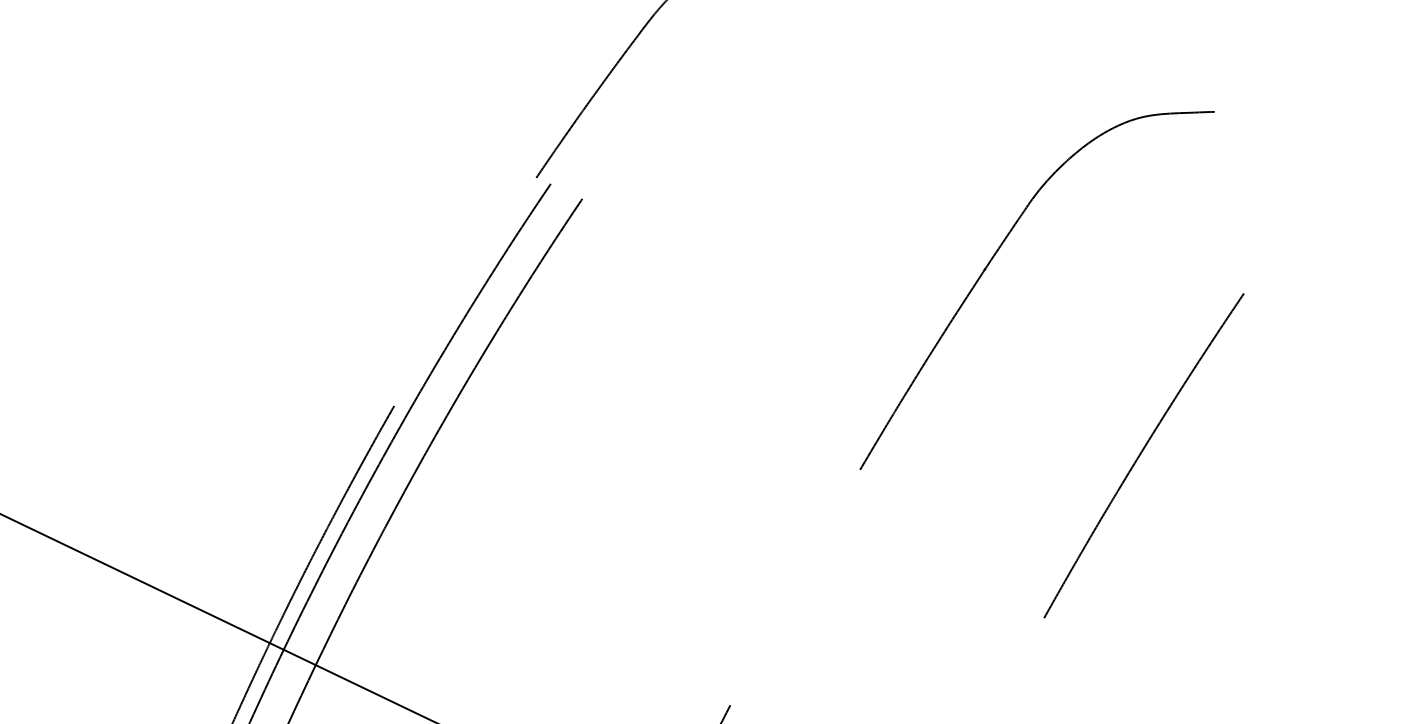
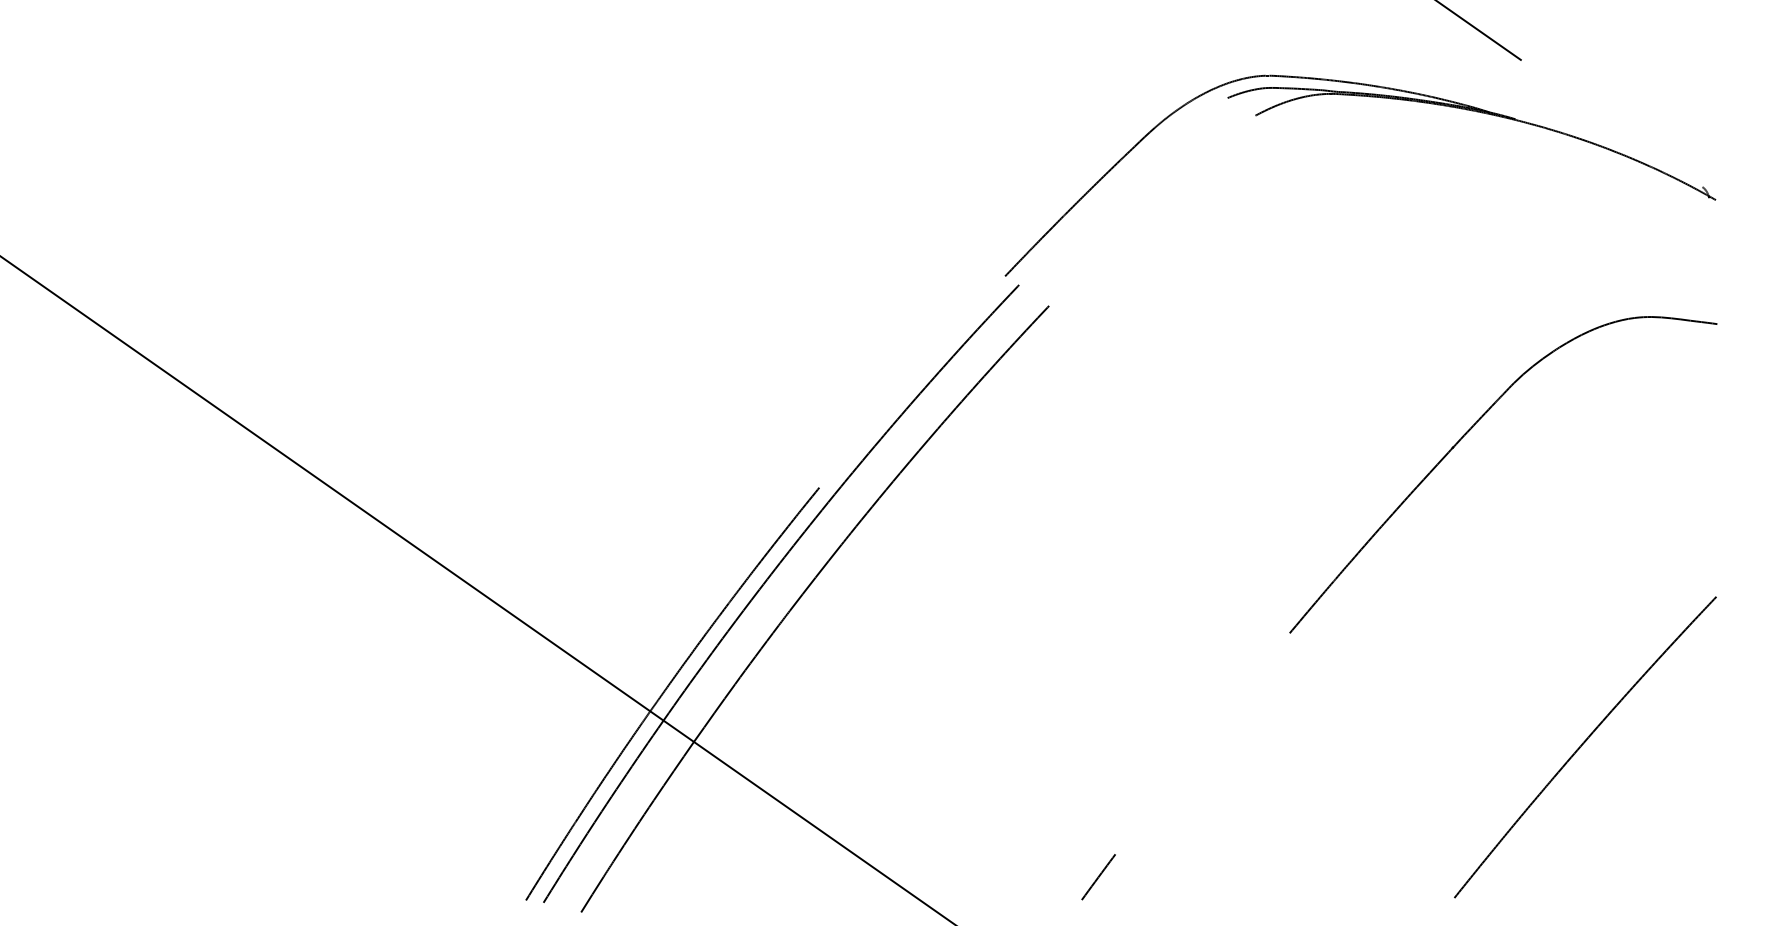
curve: (1141, 453) -> (1583, 744), moved

